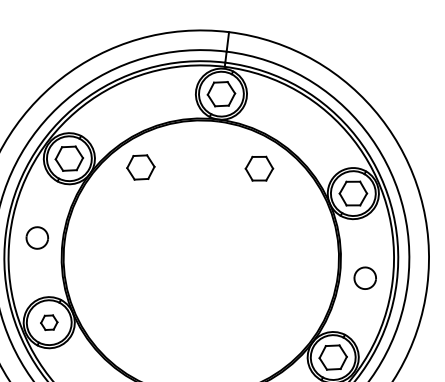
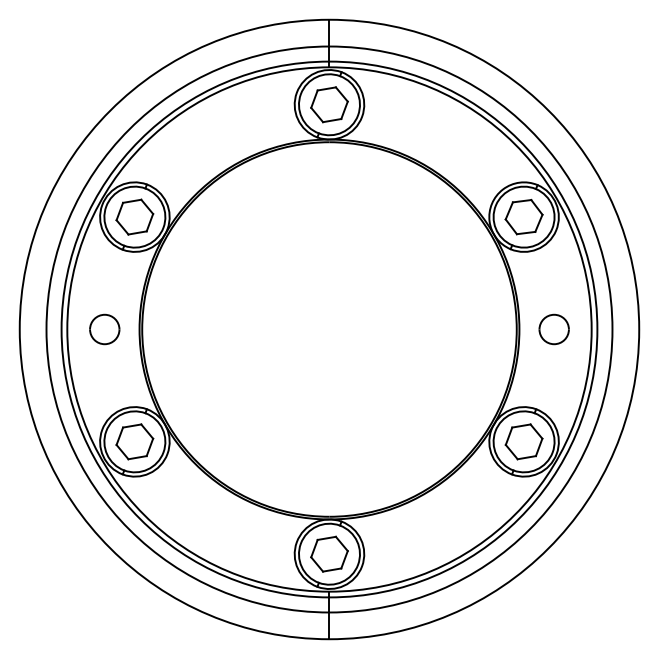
part: (140, 167) -> (232, 216), removed
part: (258, 168) -> (392, 199), removed
part: (49, 322) -> (134, 441), size x1.67

